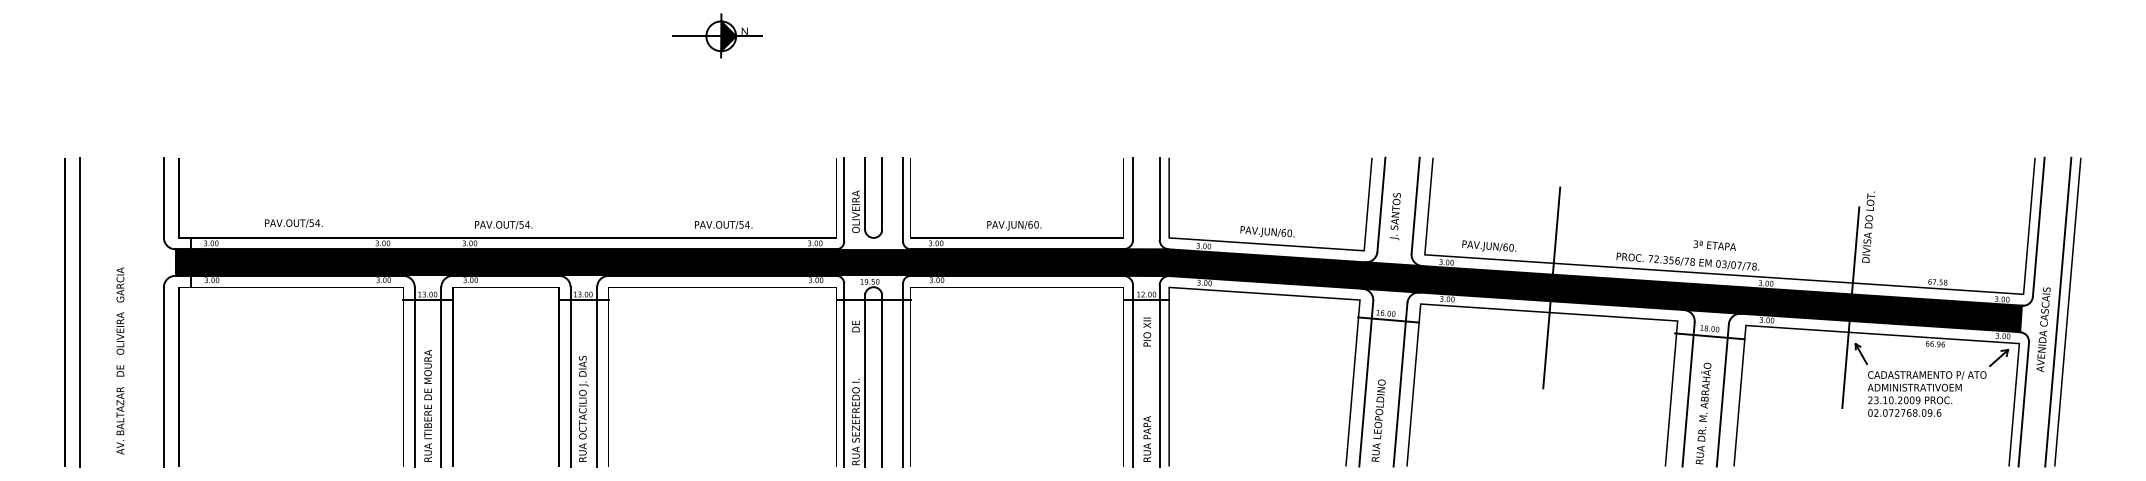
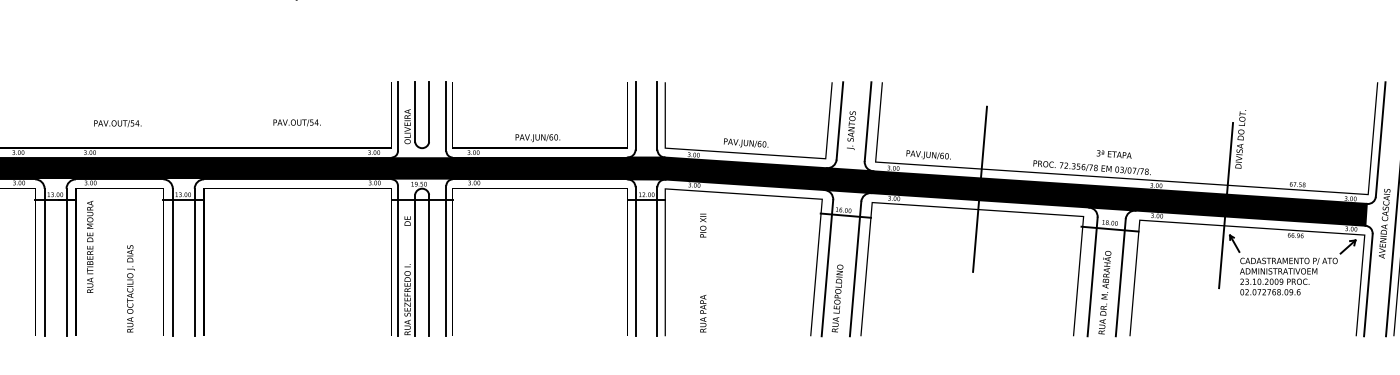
text: (503, 225) -> (117, 123), moved
text: (723, 225) -> (296, 123), moved
text: (1147, 389) -> (703, 272), moved
text: (427, 405) -> (89, 246), moved
text: (583, 408) -> (130, 288), moved

